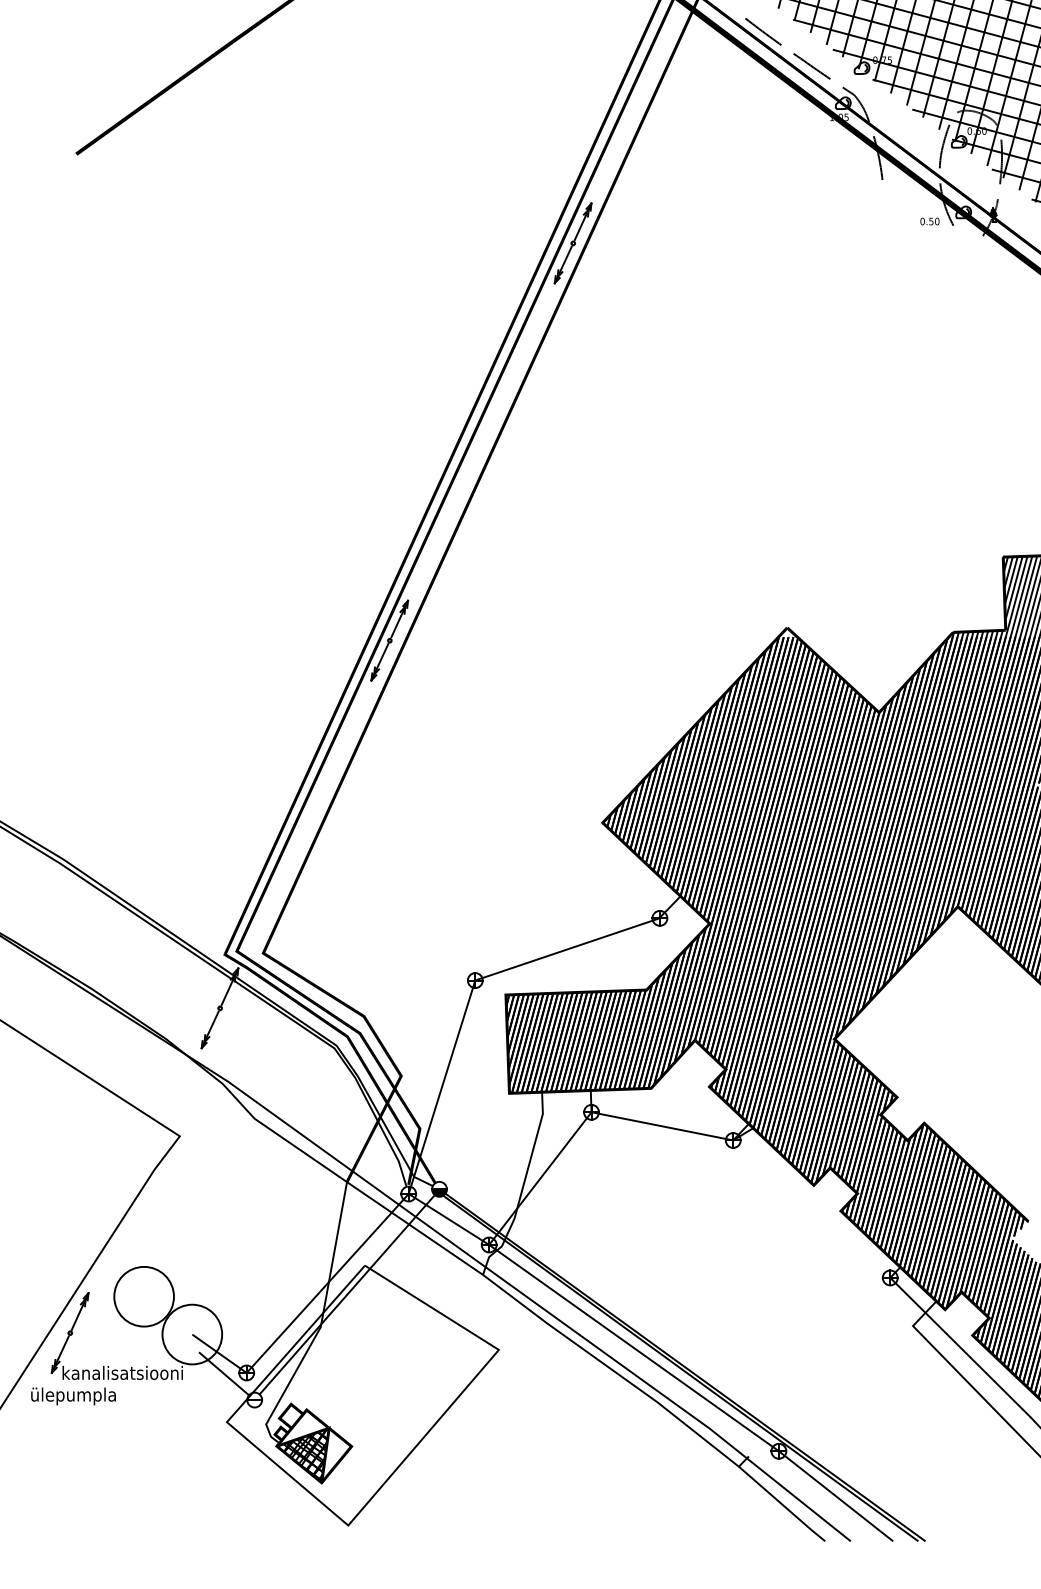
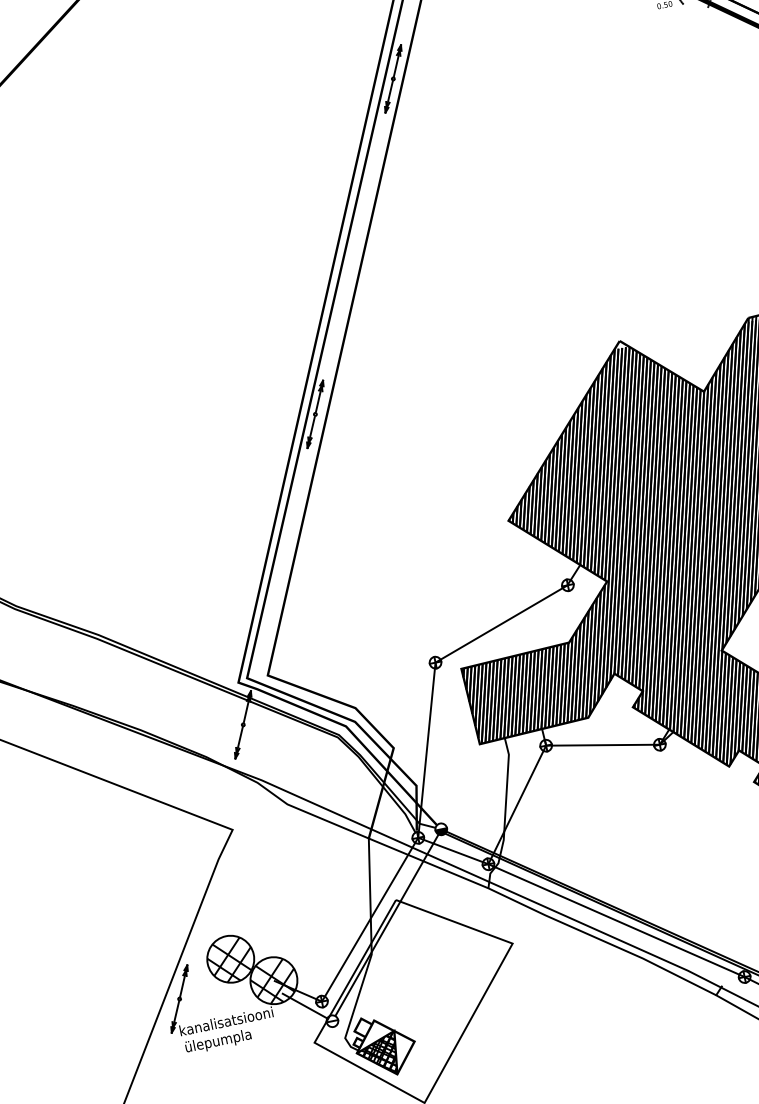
hatch: (143, 1298) -> (230, 960), added
hatch: (191, 1336) -> (273, 982), added
text: (73, 1396) -> (218, 1041), moved

